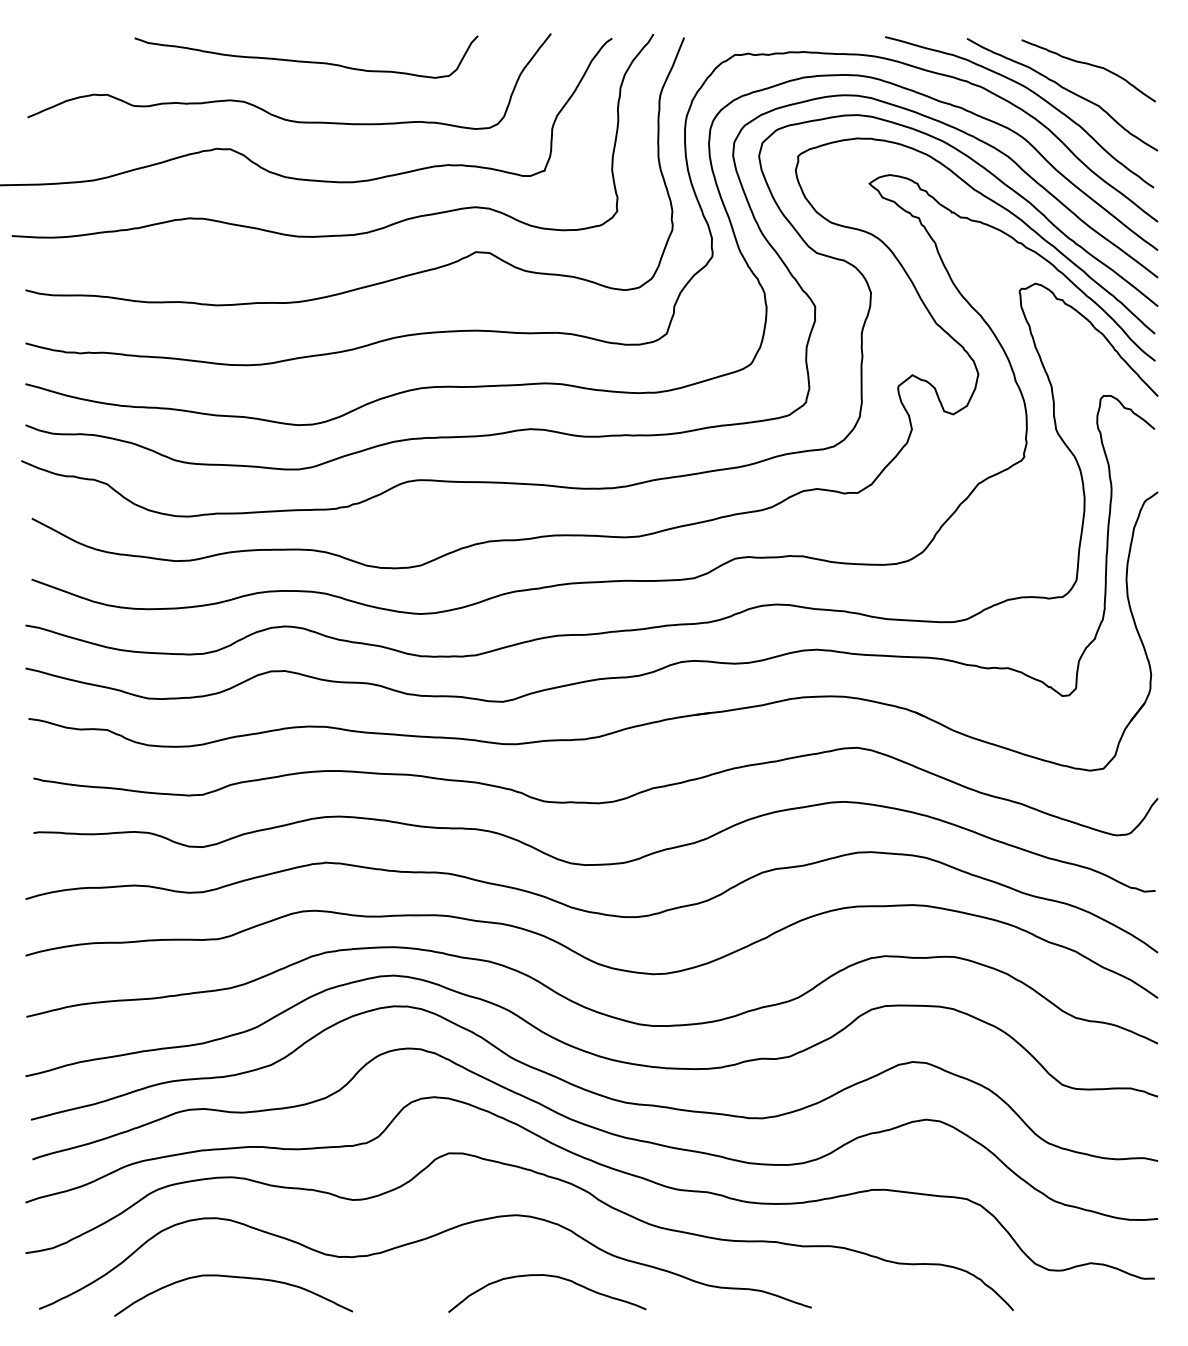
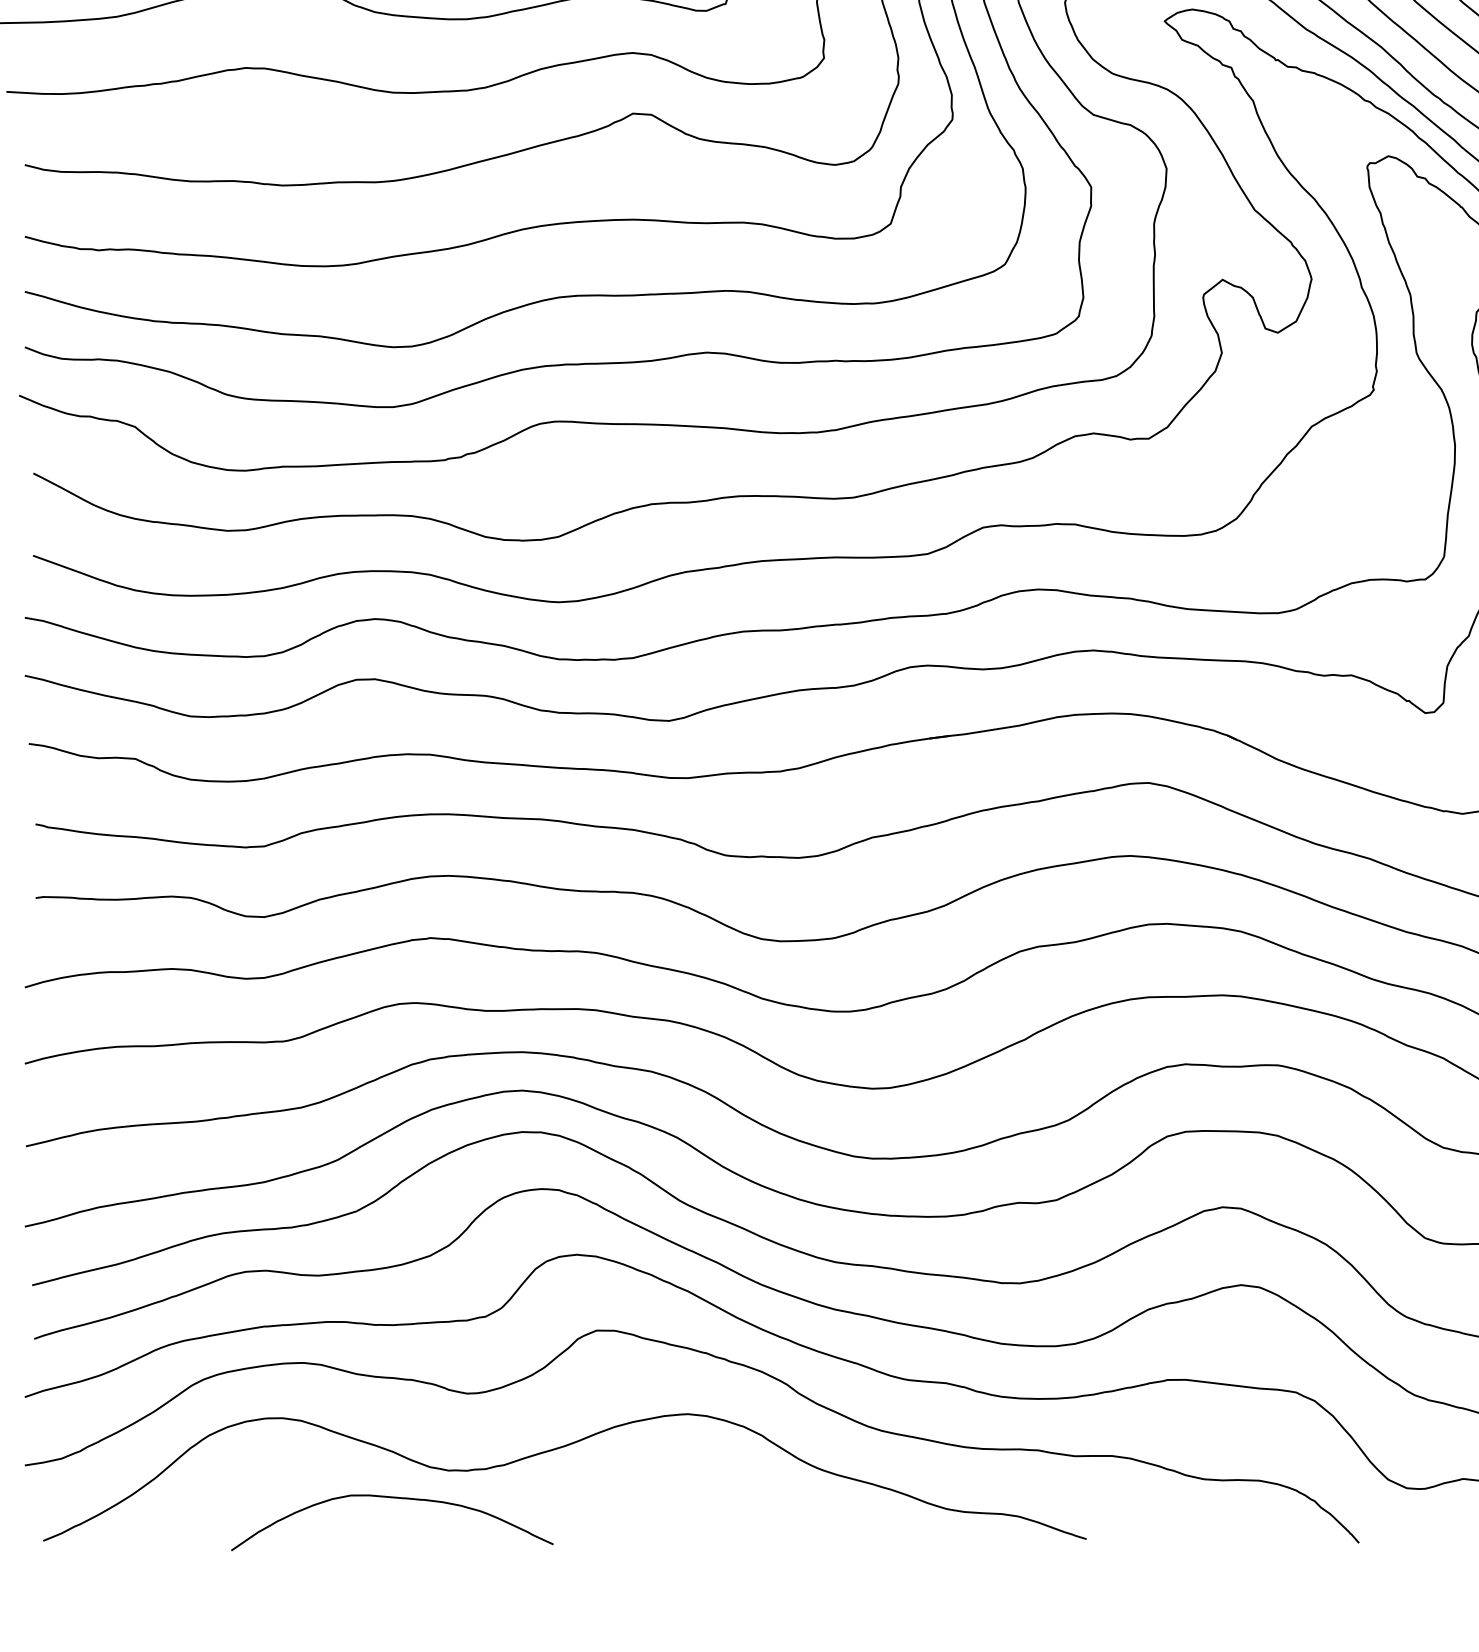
curve: (552, 1277) -> (736, 1498), removed
curve: (237, 1278) -> (397, 1499), moved

